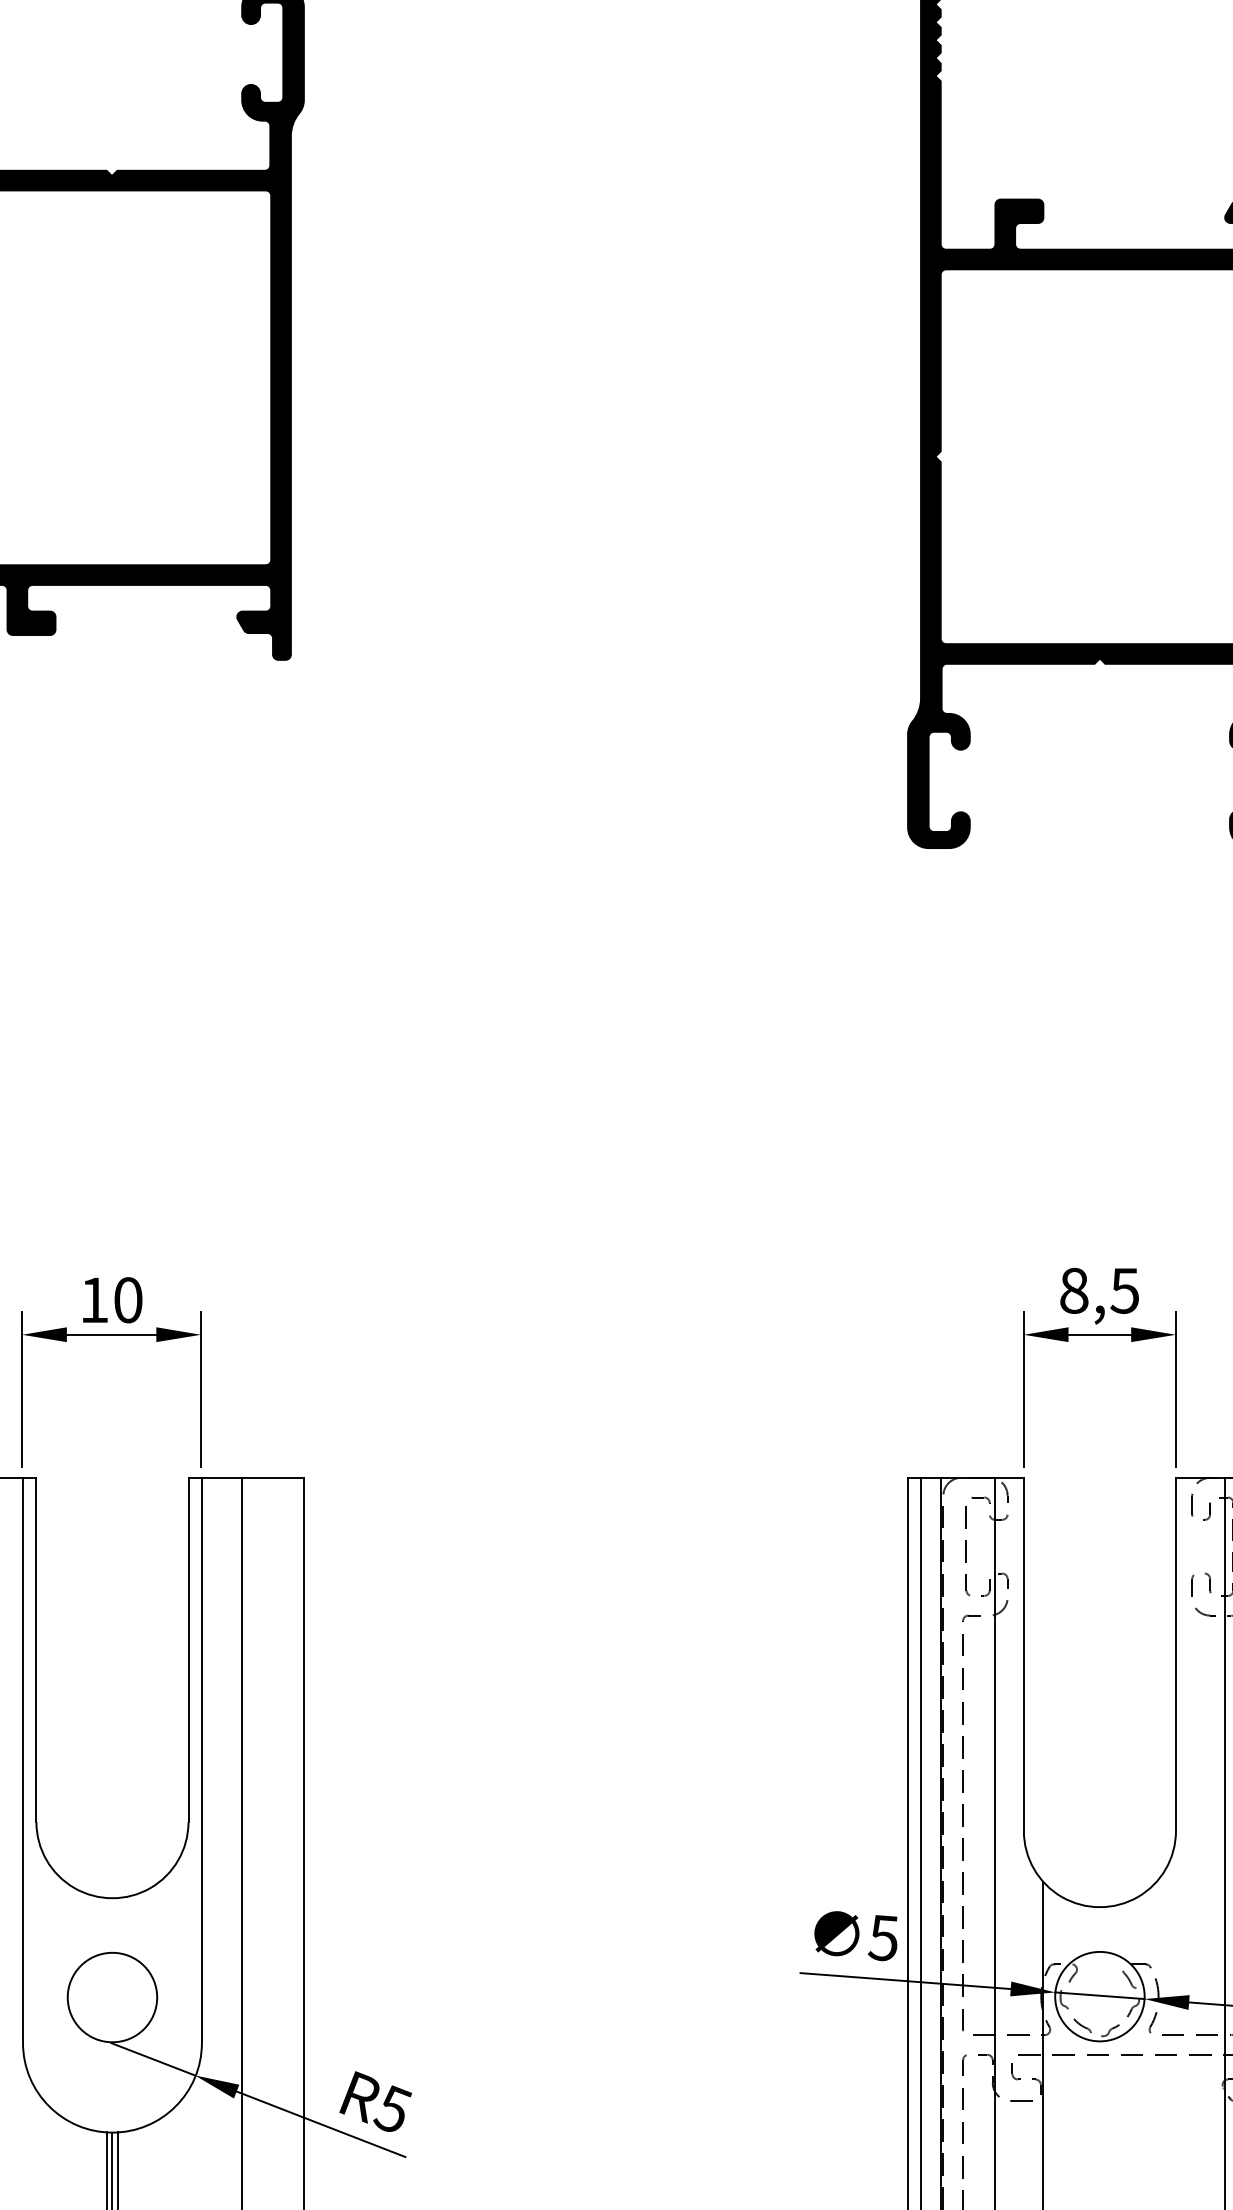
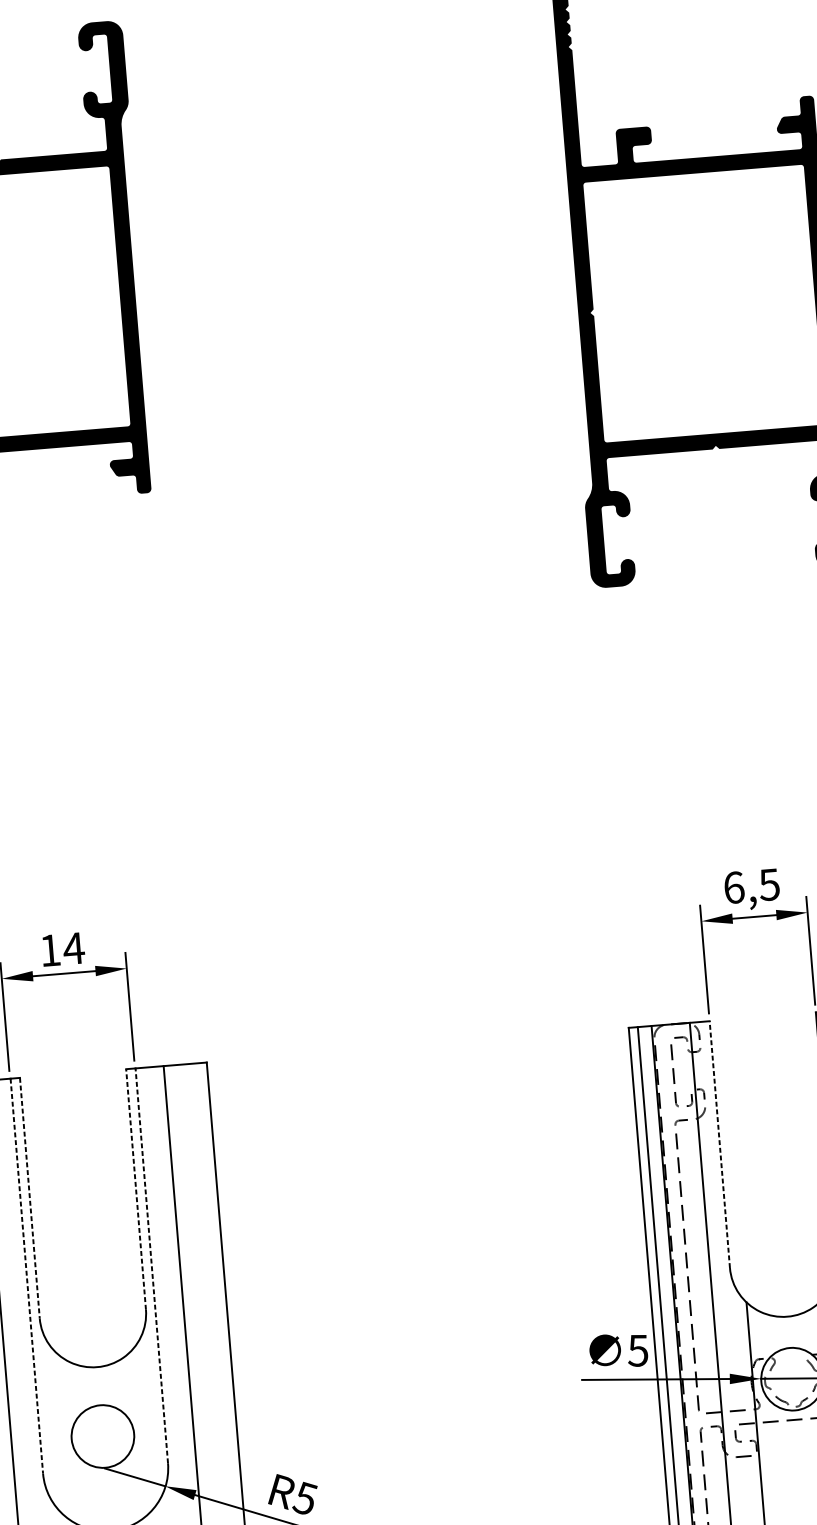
text: (1074, 1290) -> (734, 887), 8,5 -> 6,5
text: (127, 1300) -> (73, 948), 10 -> 14
line: (188, 1649) -> (136, 1189), solid -> dashed
line: (36, 1650) -> (29, 1198), solid -> dashed
line: (1023, 1654) -> (719, 1144), solid -> dashed
line: (23, 1760) -> (27, 1276), solid -> dashed
line: (201, 1760) -> (151, 1265), solid -> dashed

